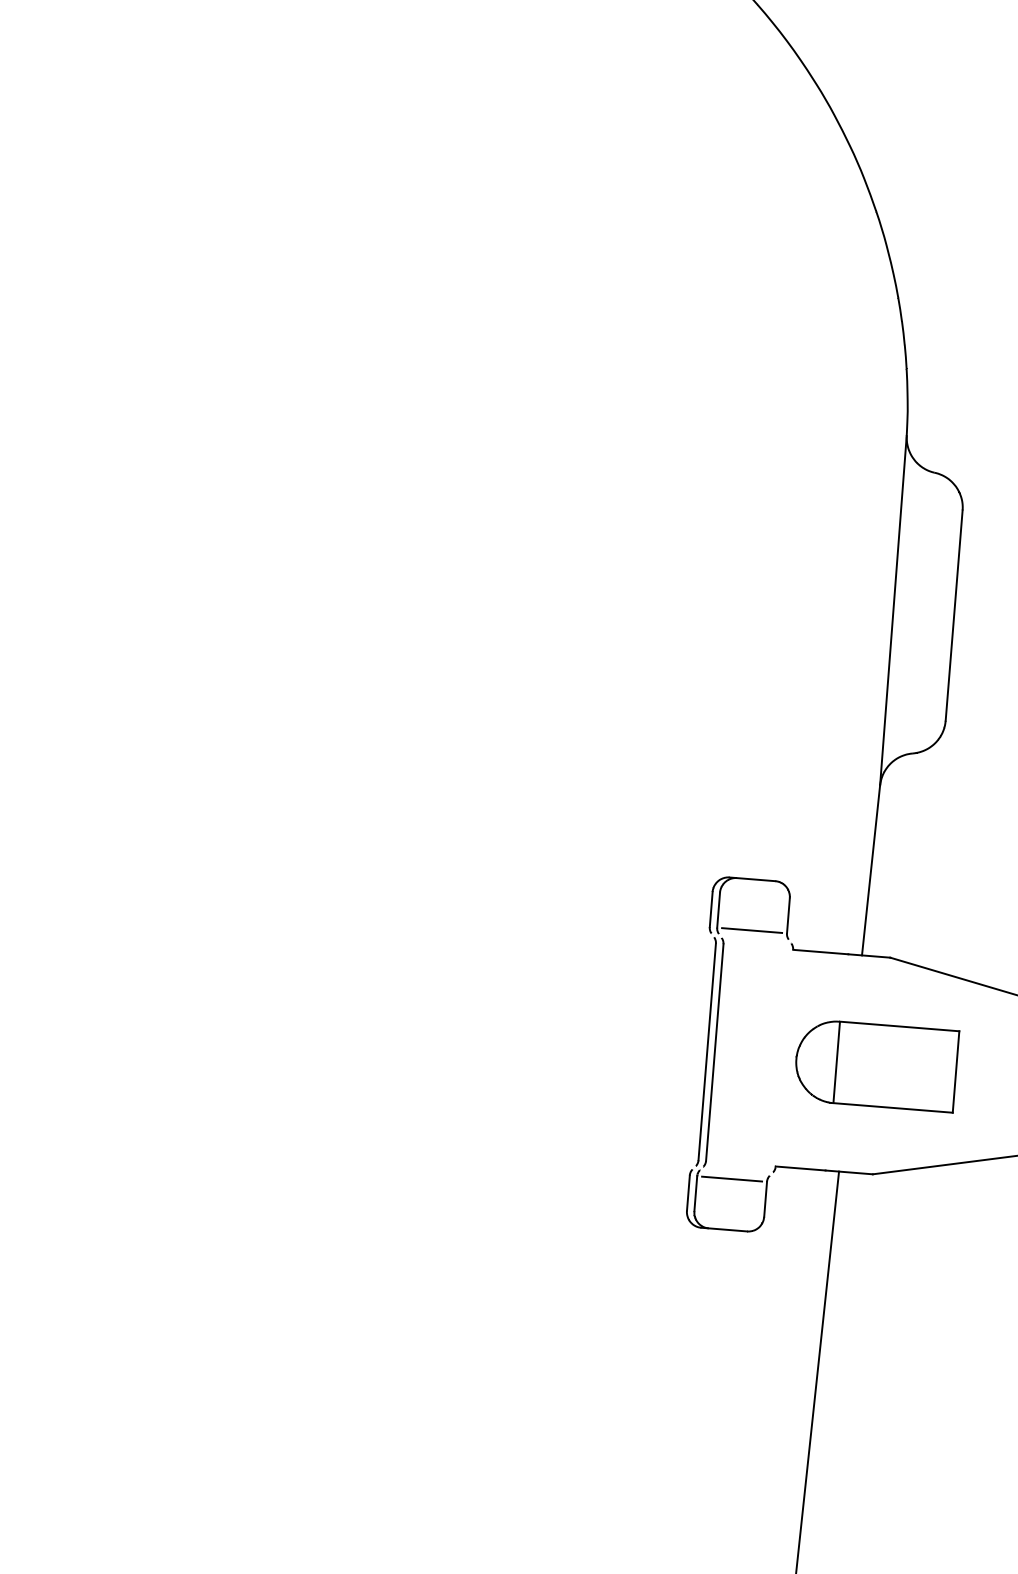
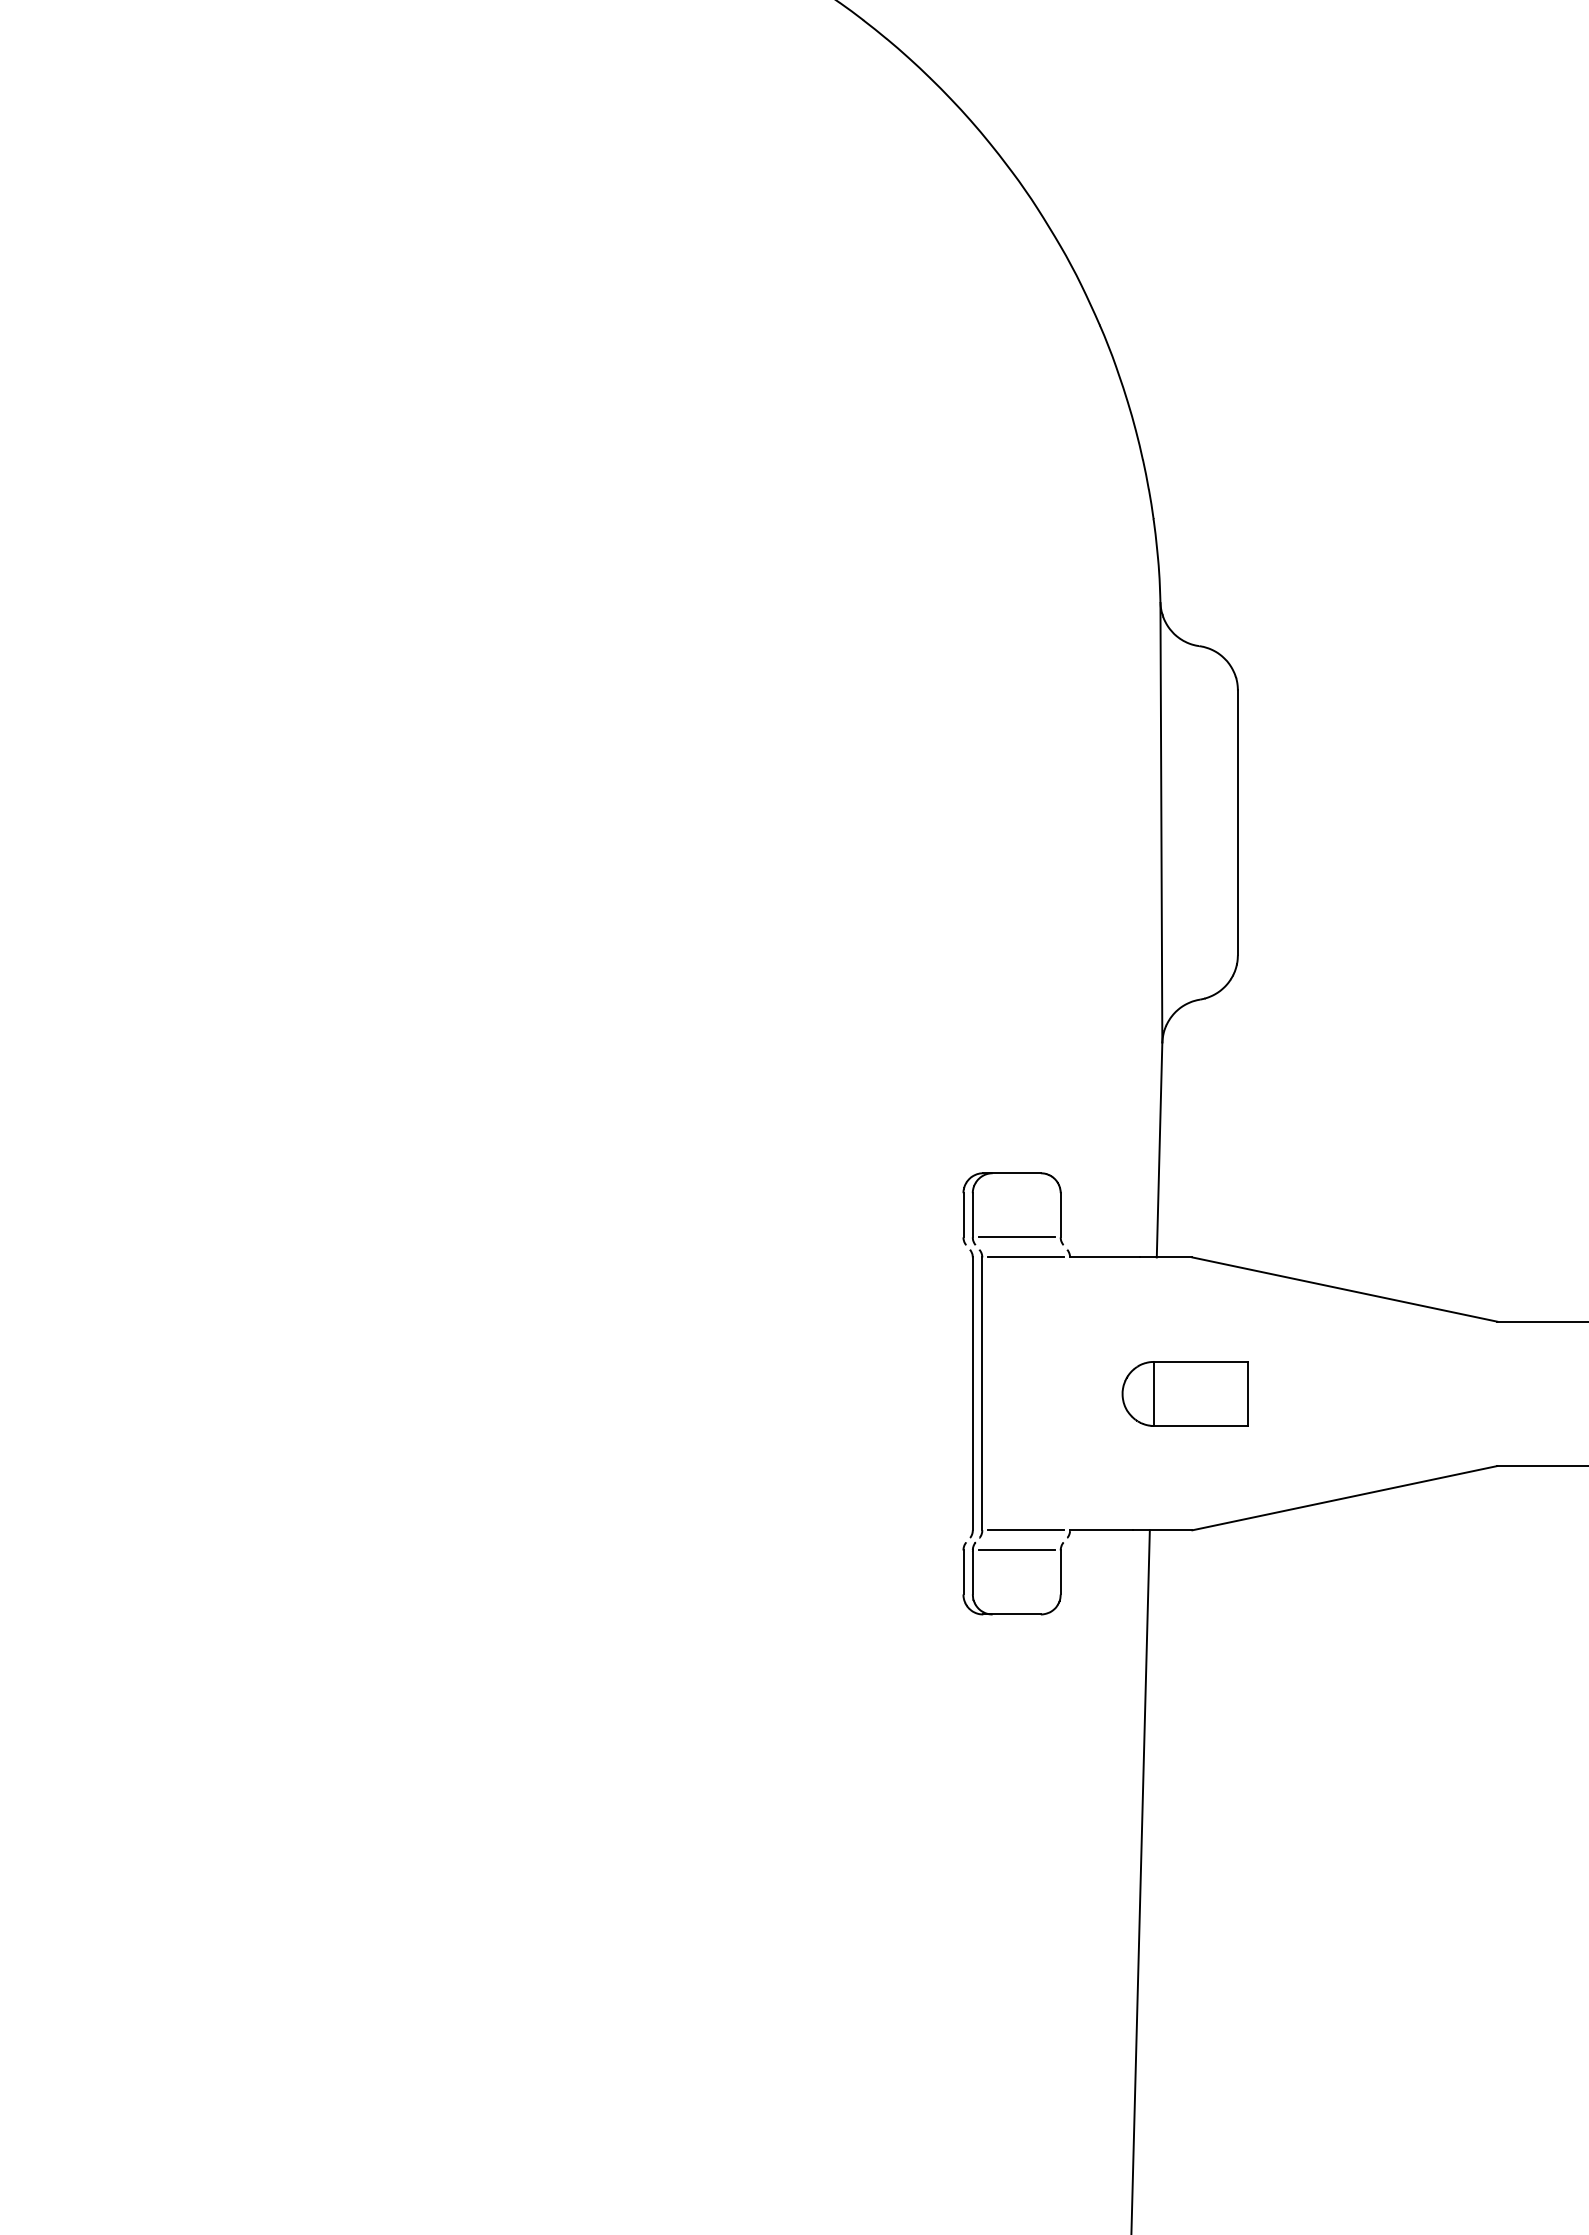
line: (758, 947) -> (1026, 1257), added
part: (875, 1065) -> (1184, 1393), size x0.62
line: (741, 1163) -> (1026, 1530), added

